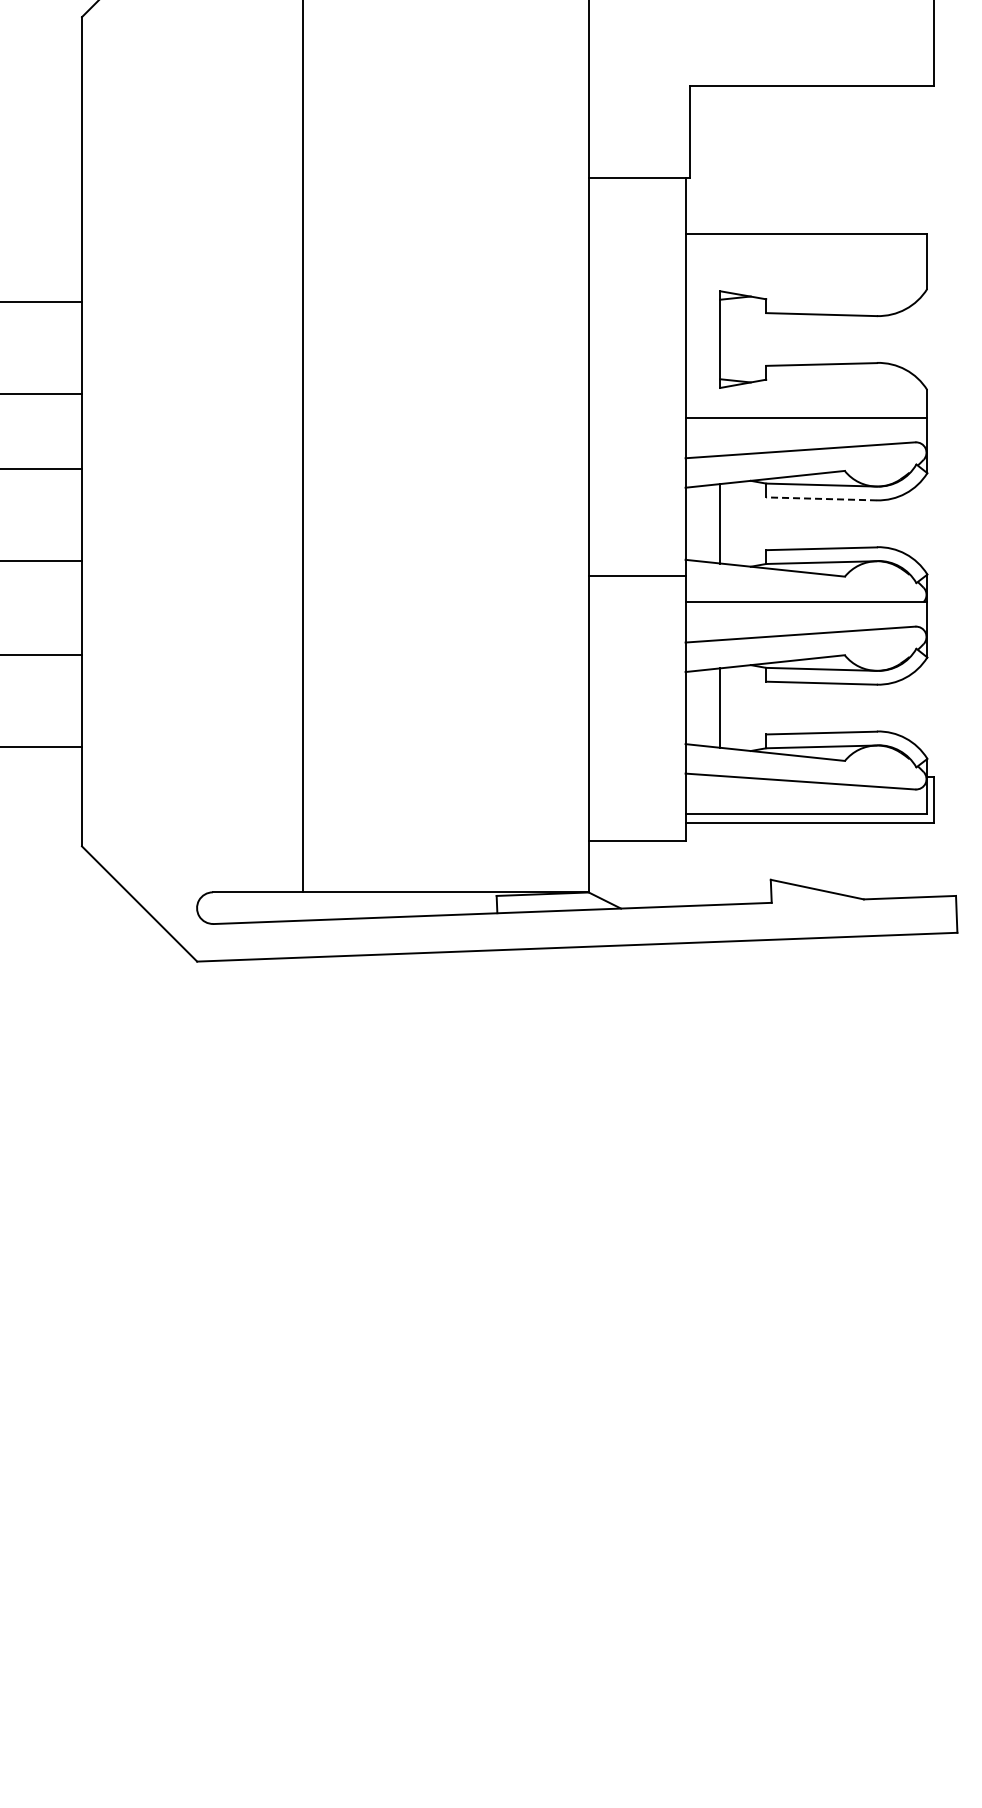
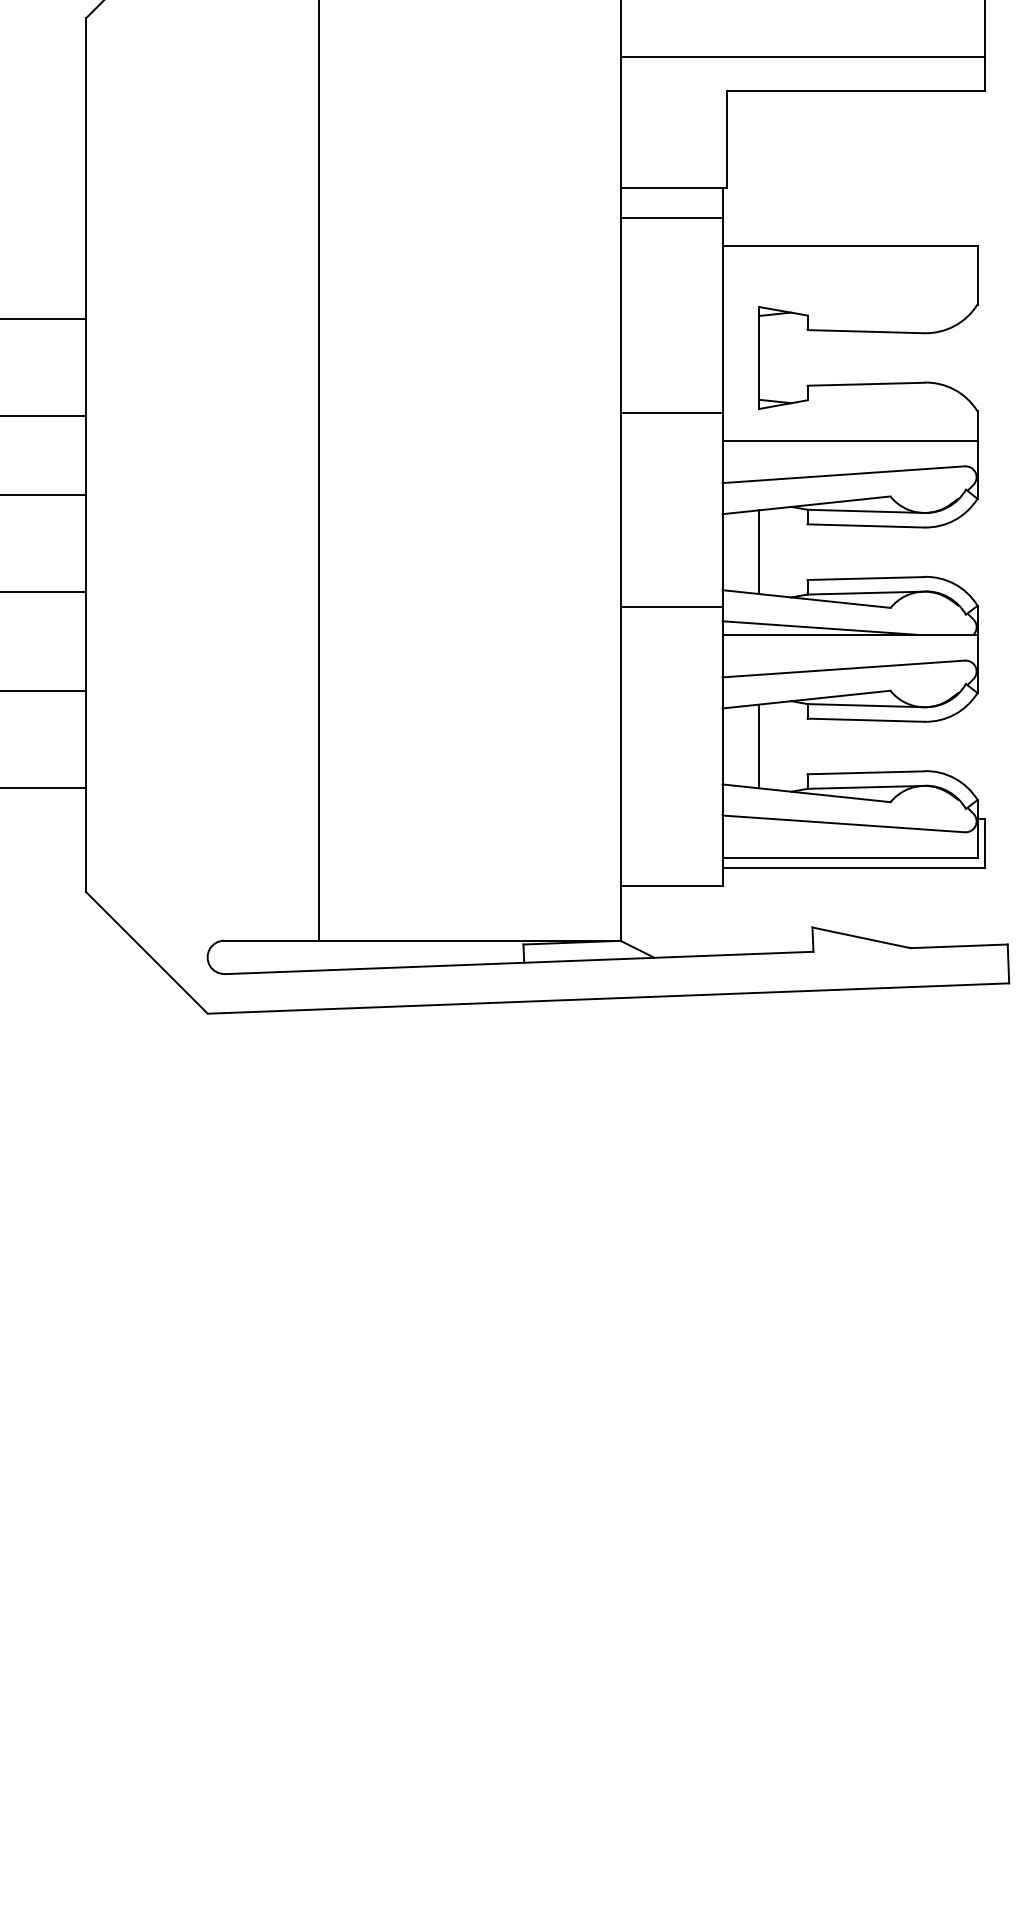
line: (761, 53) -> (802, 56), added
line: (636, 207) -> (670, 218), added
line: (636, 391) -> (670, 412), added
line: (821, 498) -> (865, 525), dashed -> solid
line: (777, 595) -> (819, 627), added

